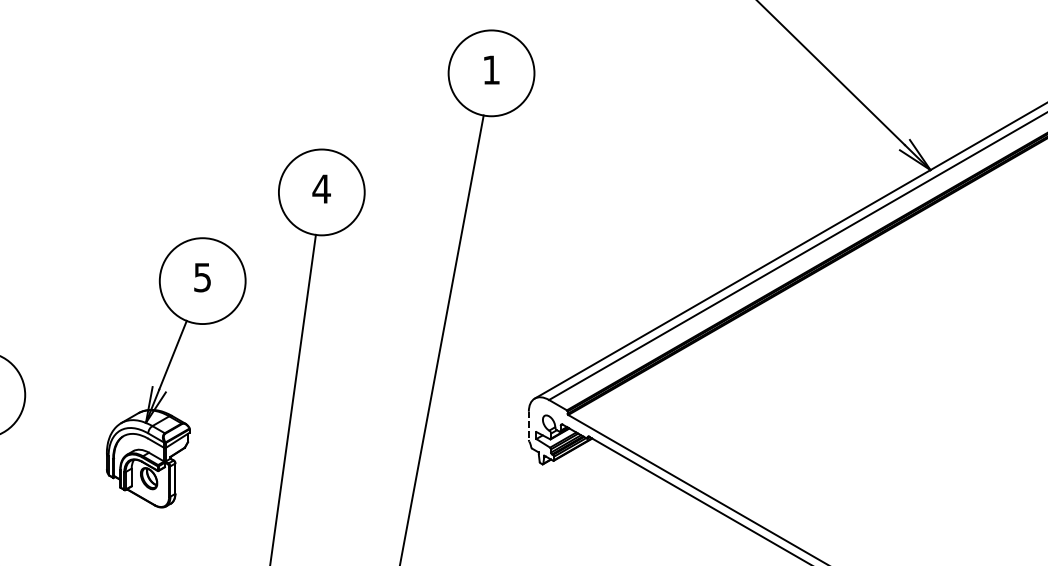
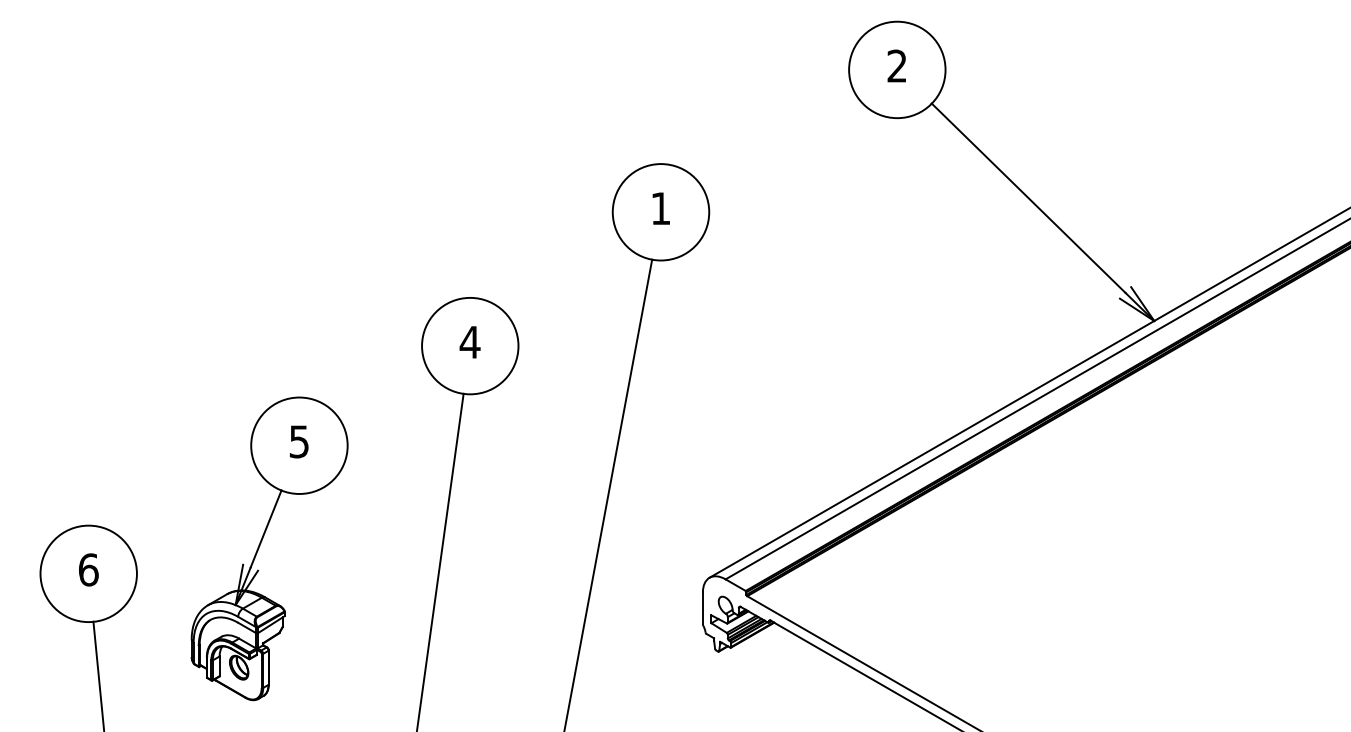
part: (168, 370) -> (260, 546), moved
line: (528, 425) -> (702, 608), dashed -> solid

